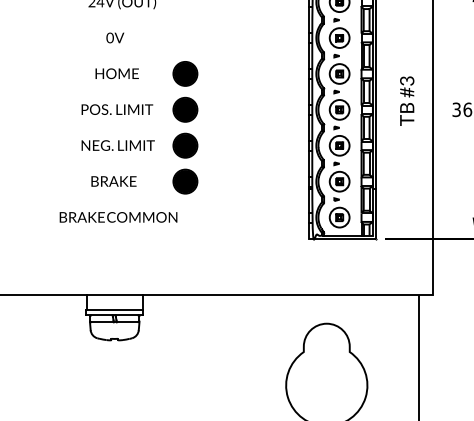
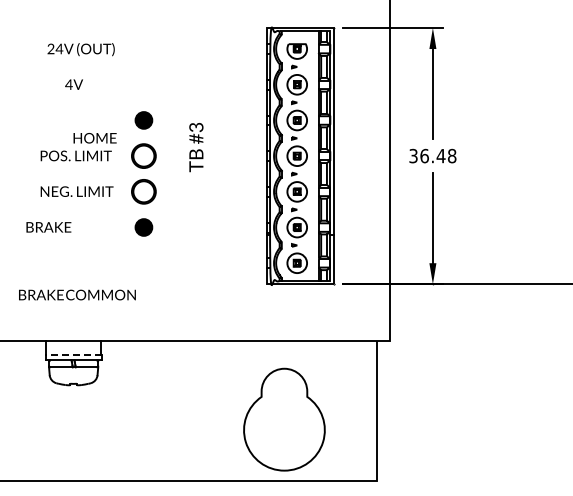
text: (109, 37) -> (68, 84), 0V -> 4V
text: (116, 73) -> (94, 138), moved
part: (185, 73) -> (143, 120), size x0.7
text: (407, 101) -> (196, 147), moved
fill: (185, 109) -> (143, 155), removed
fill: (185, 145) -> (143, 191), removed
text: (113, 181) -> (48, 227), moved
part: (185, 181) -> (143, 227), size x0.7
text: (118, 216) -> (77, 294), moved
line: (114, 309) -> (73, 354), solid -> dashed

